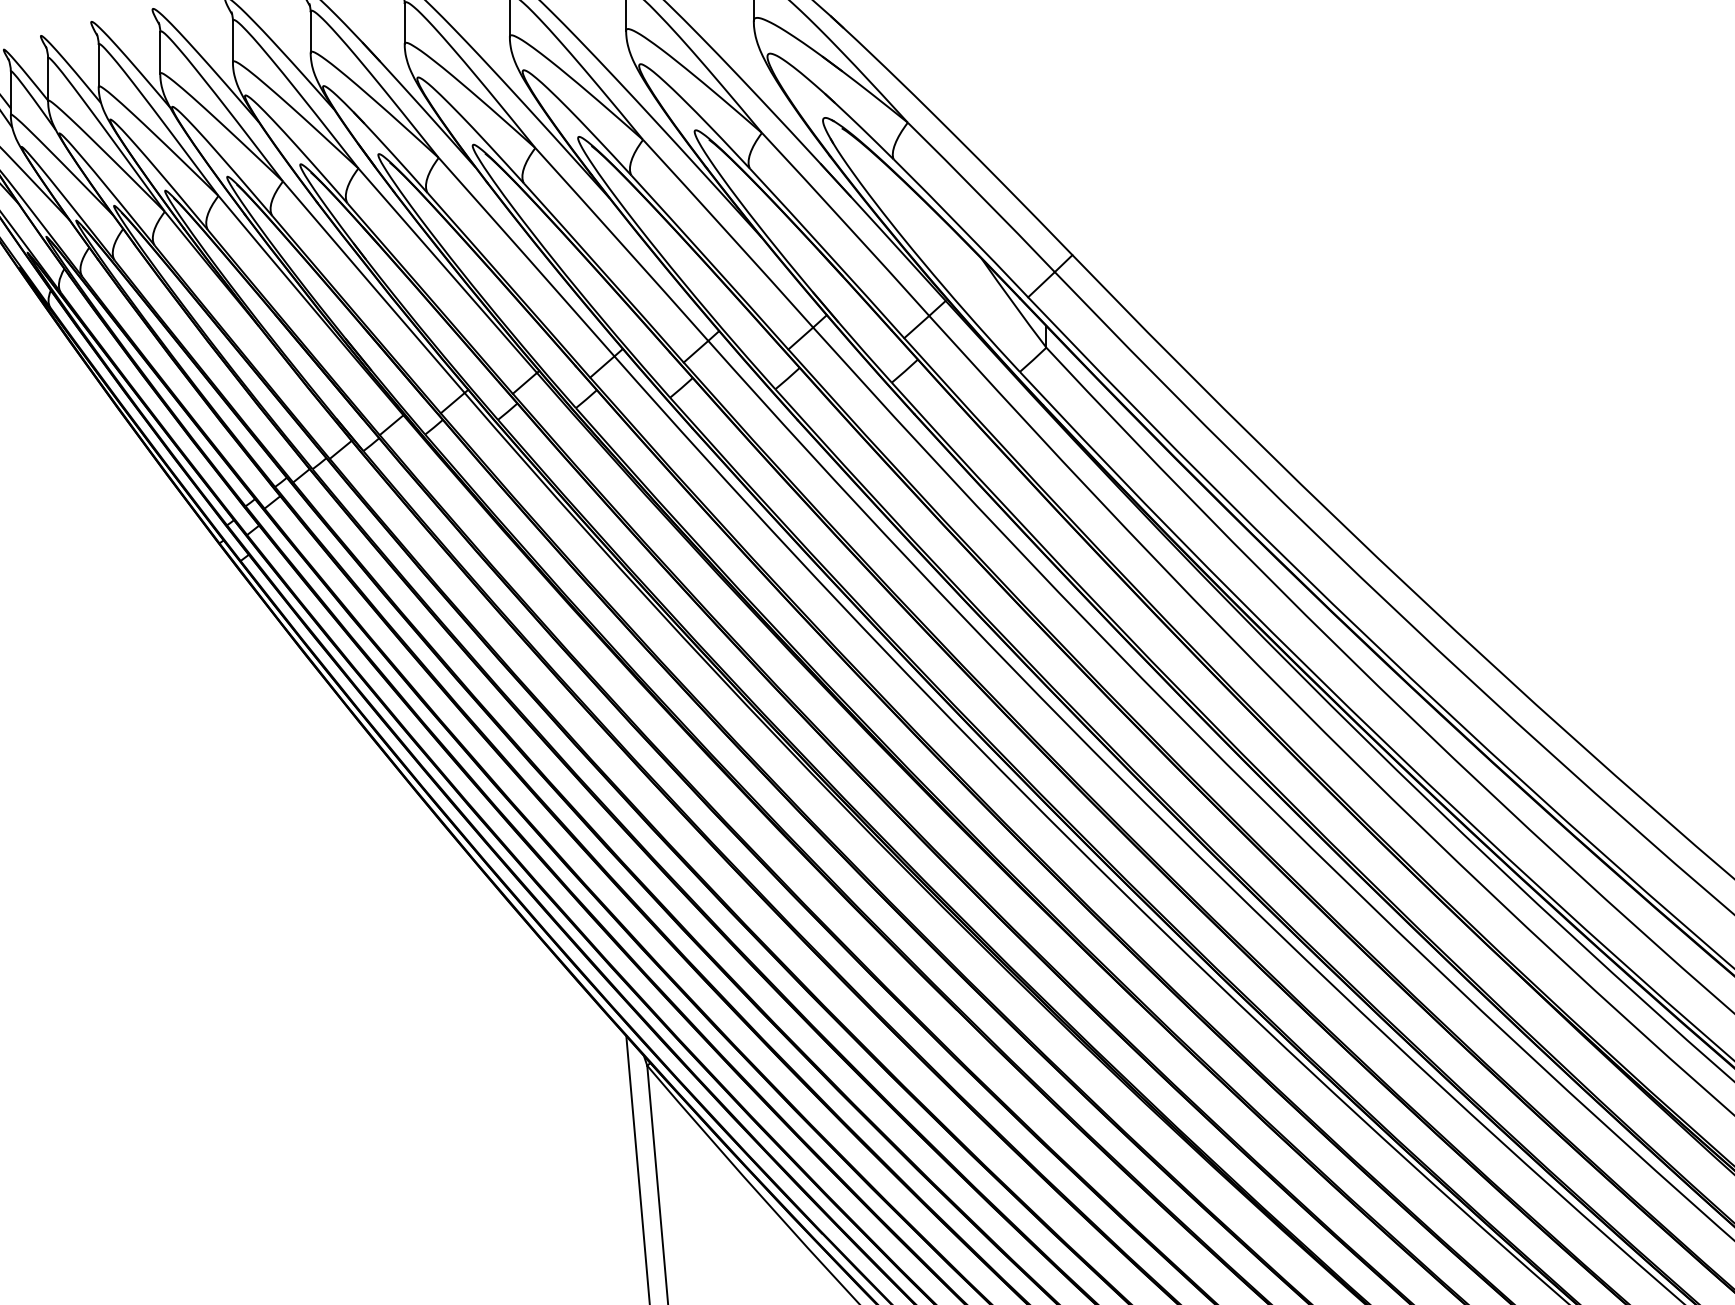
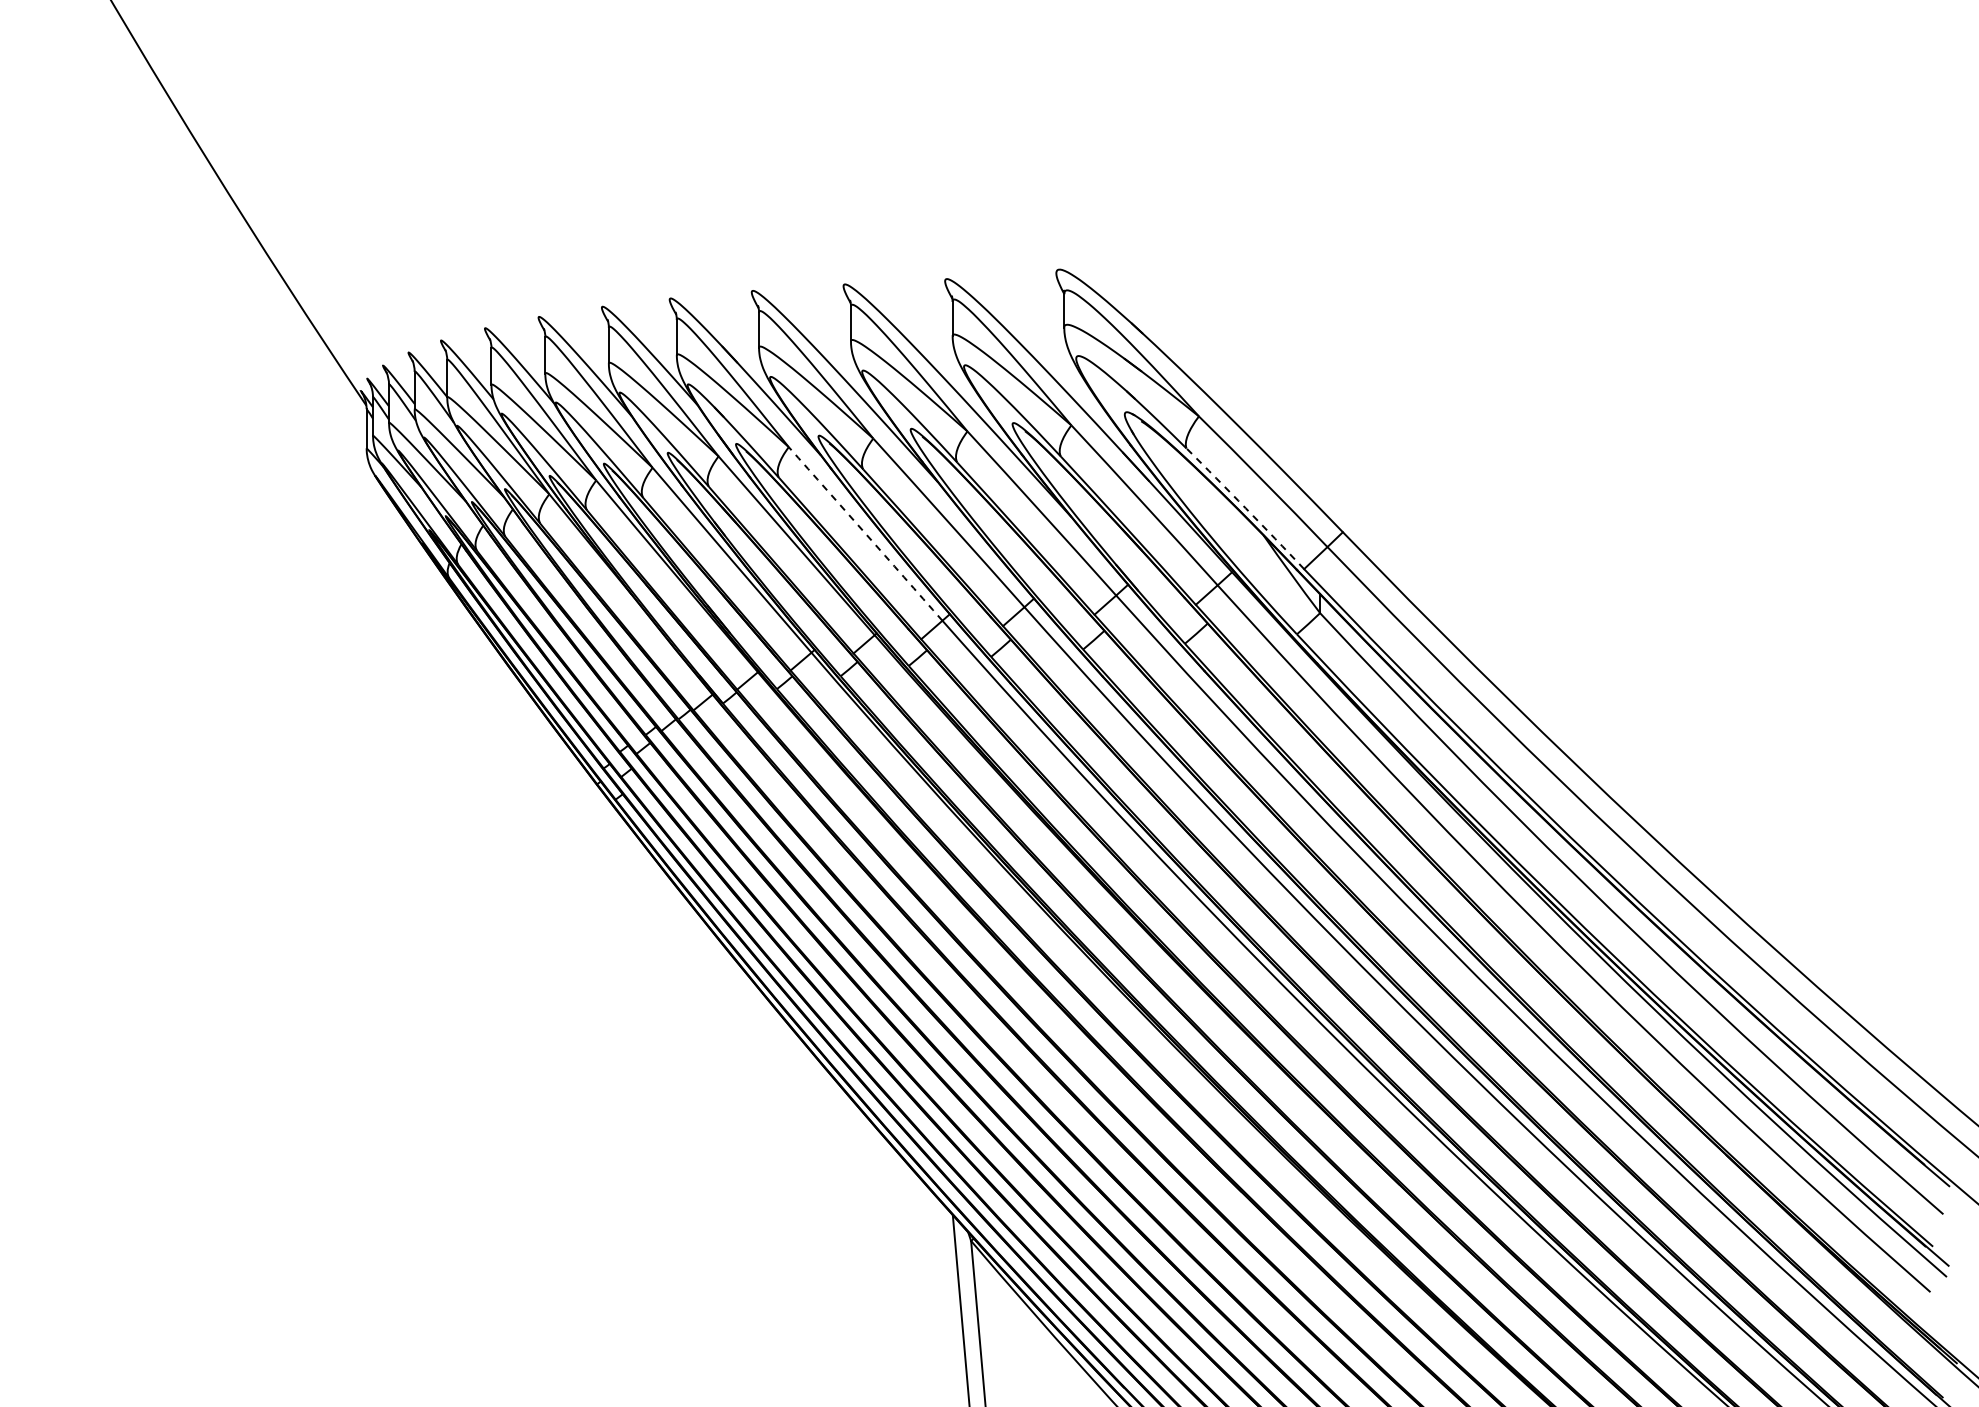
arc: (961, 228) -> (1245, 508), solid -> dashed
arc: (526, 256) -> (865, 533), solid -> dashed

